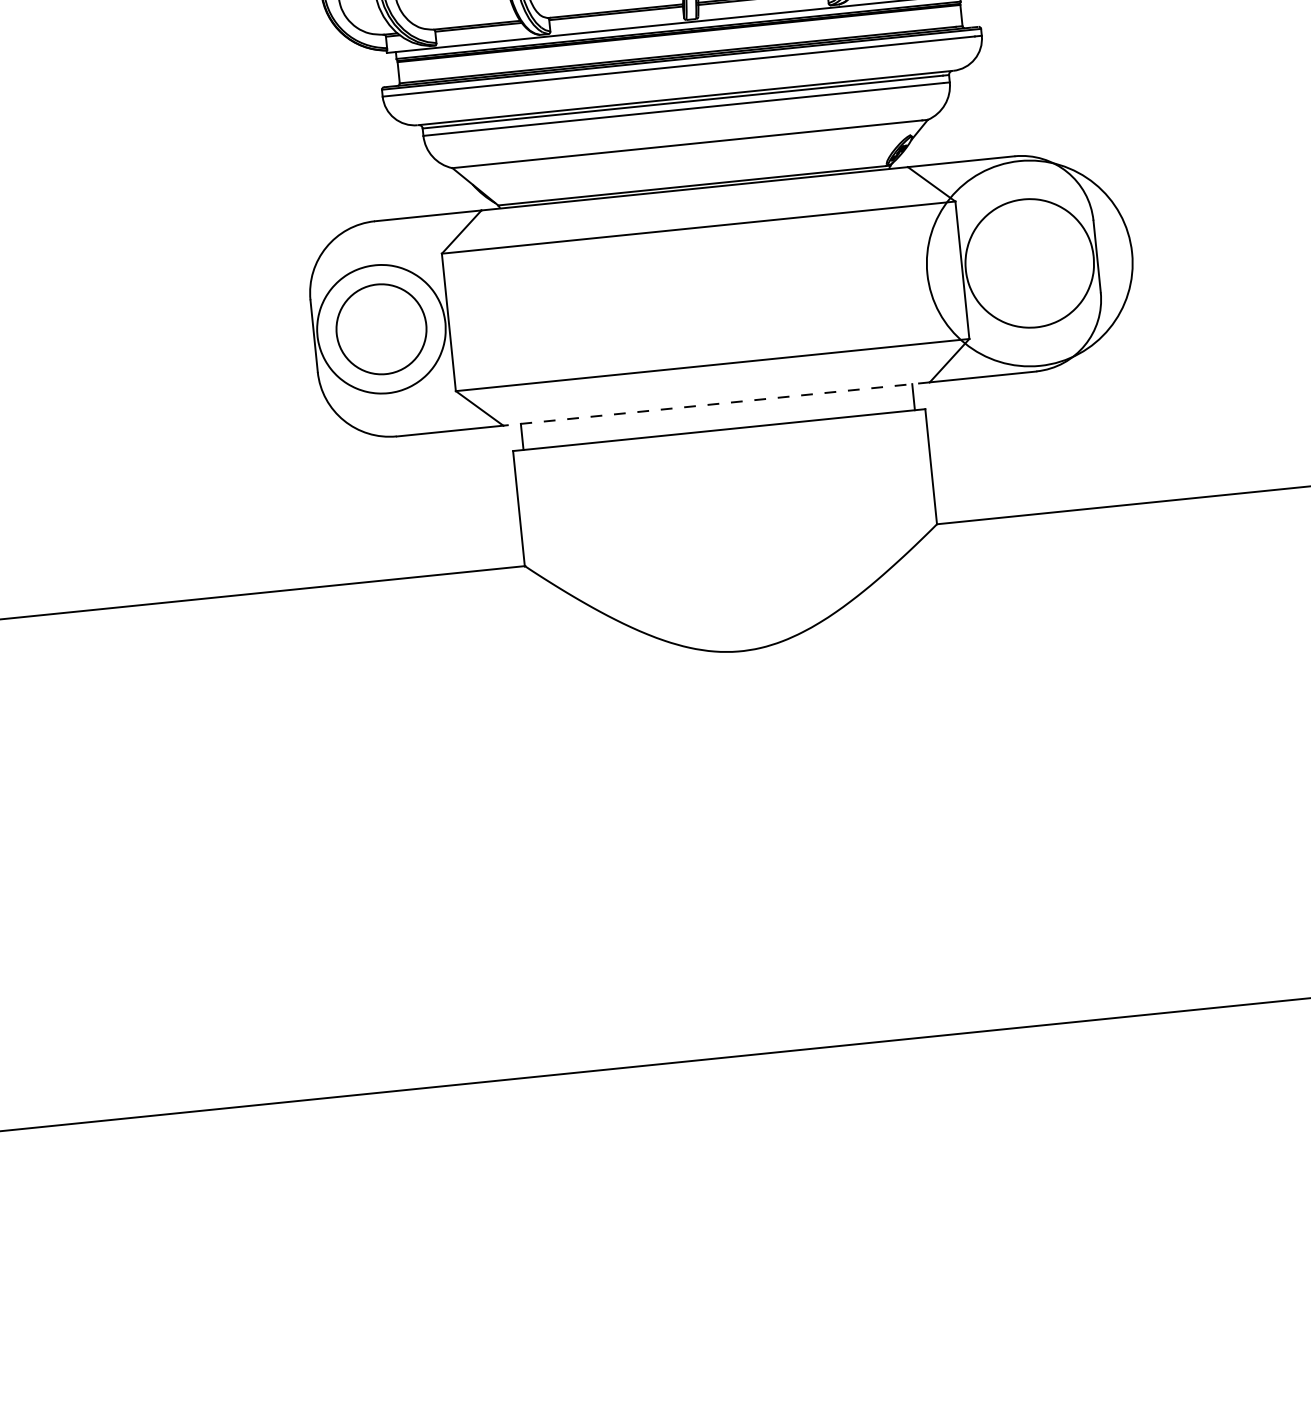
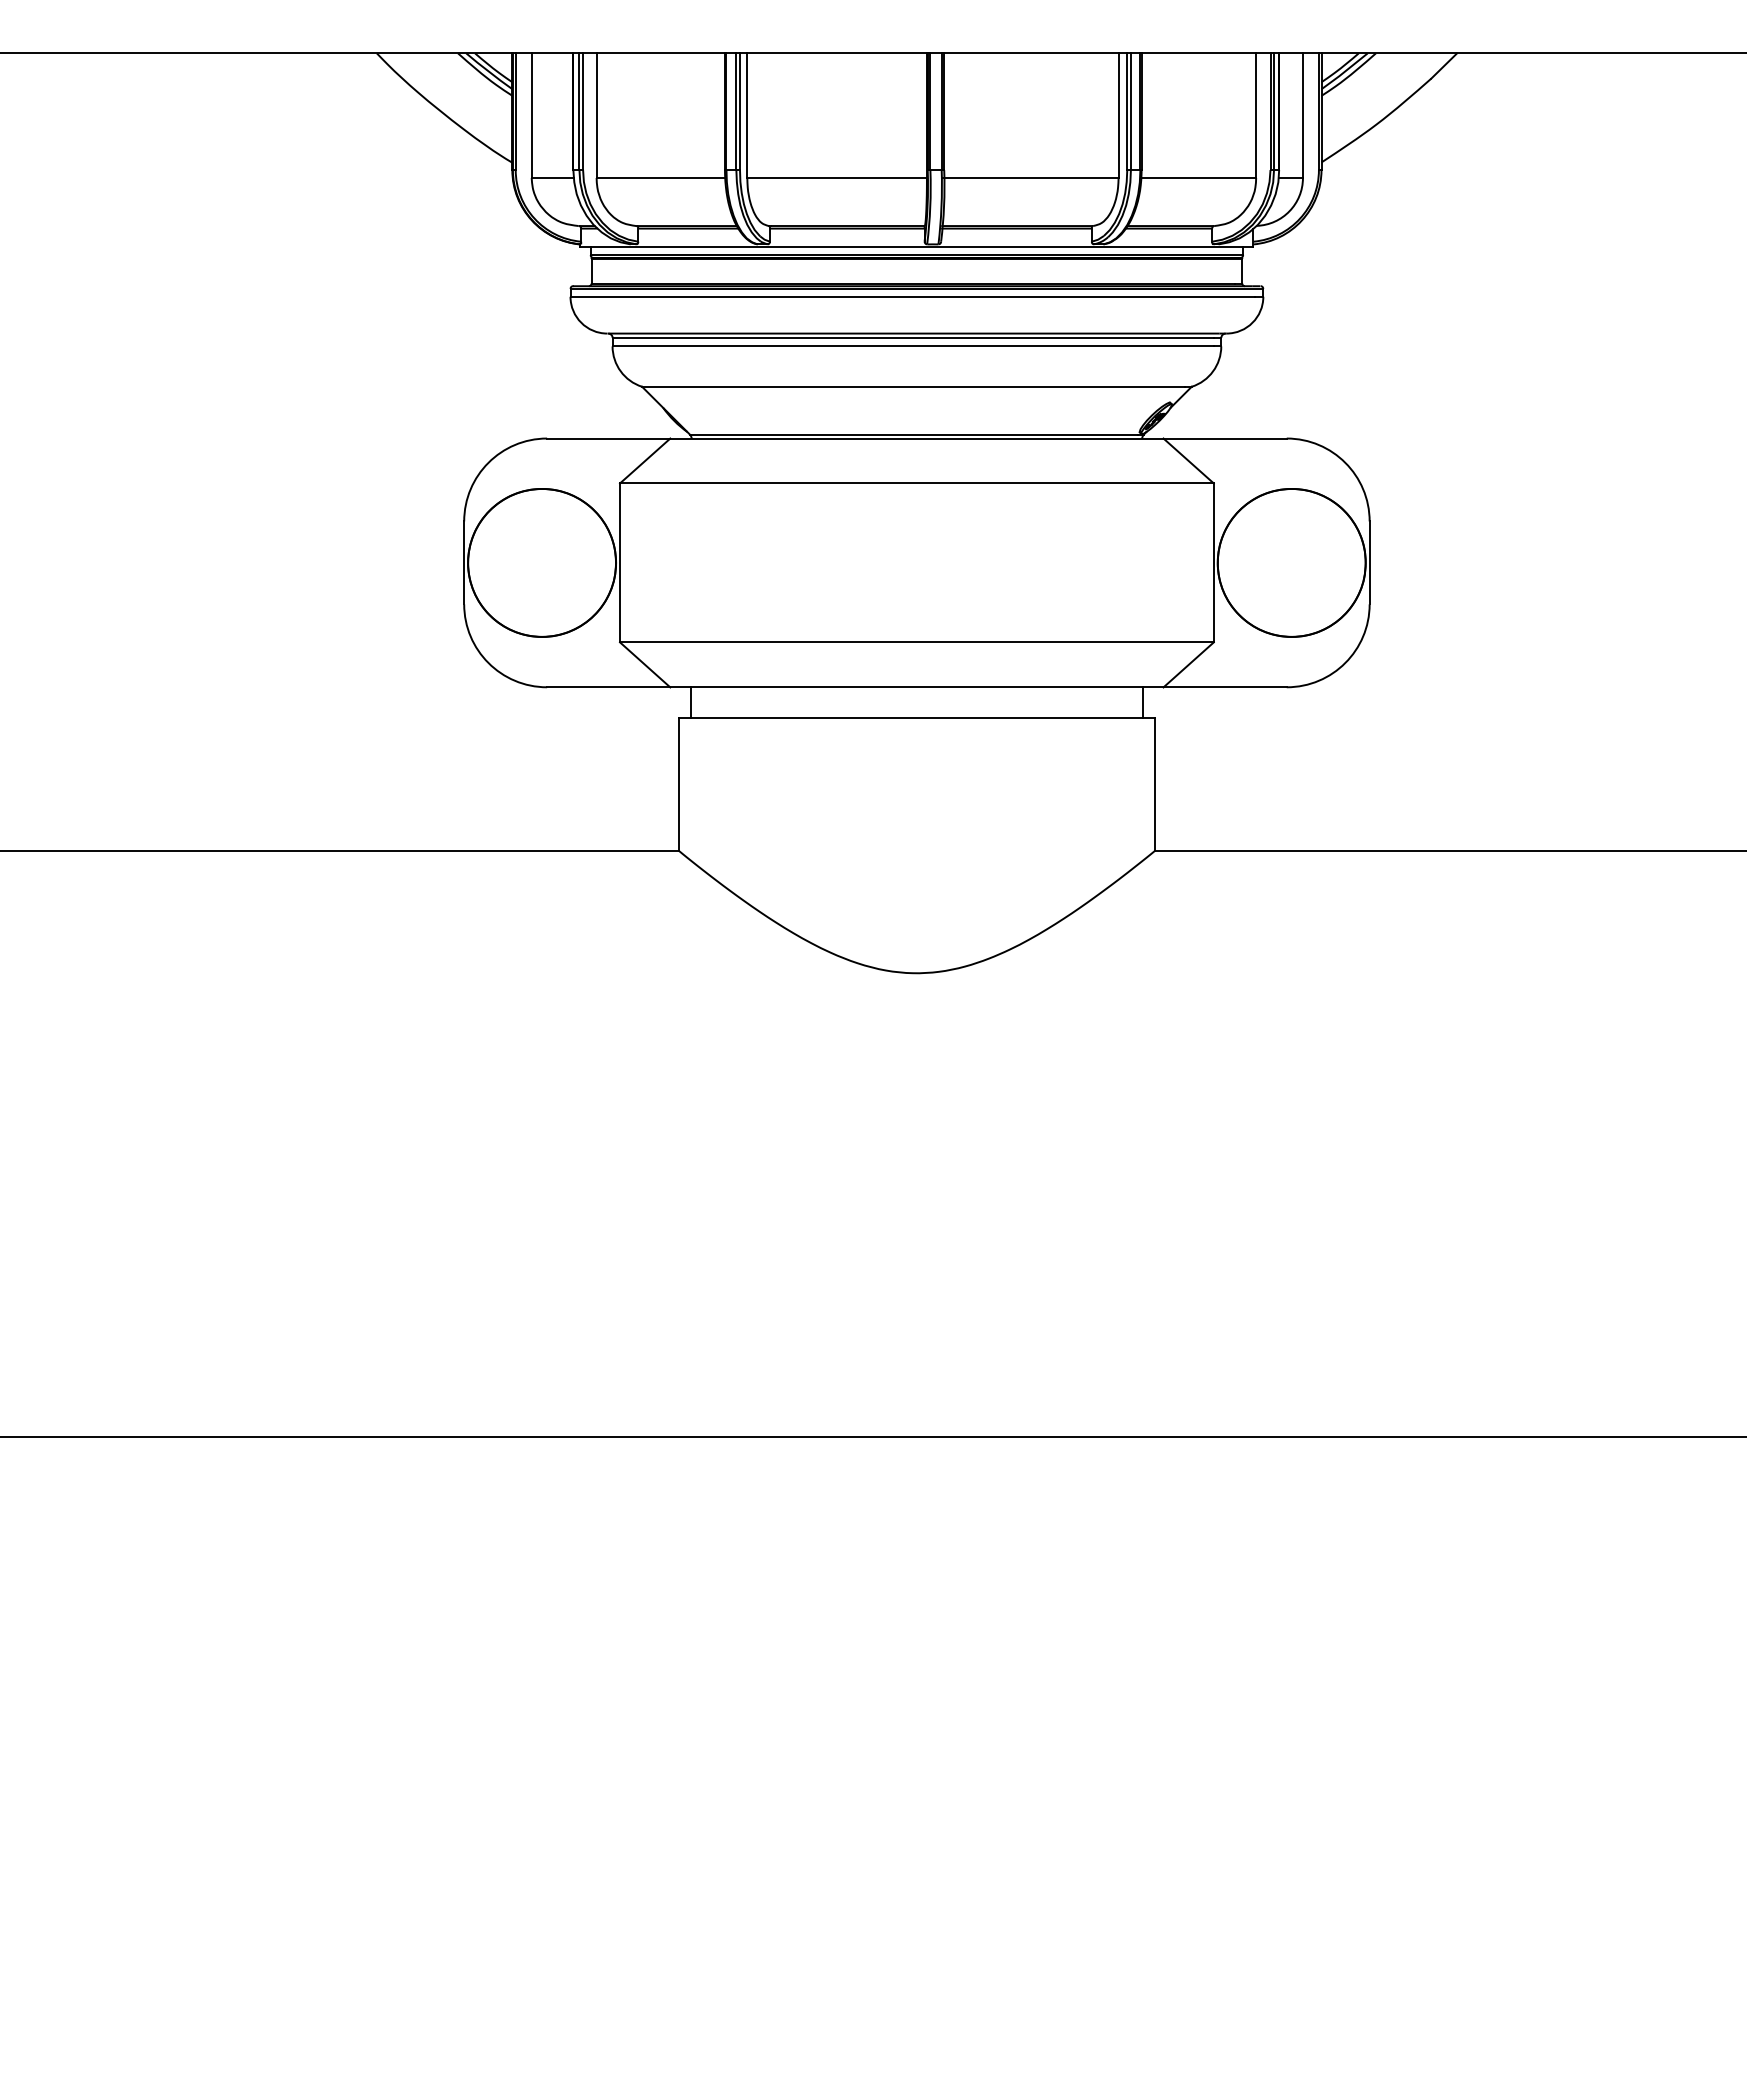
circle: (1029, 263) -> (1291, 562), size x0.62
circle: (381, 328) -> (542, 562), size x1.43
line: (716, 404) -> (916, 687), dashed -> solid

